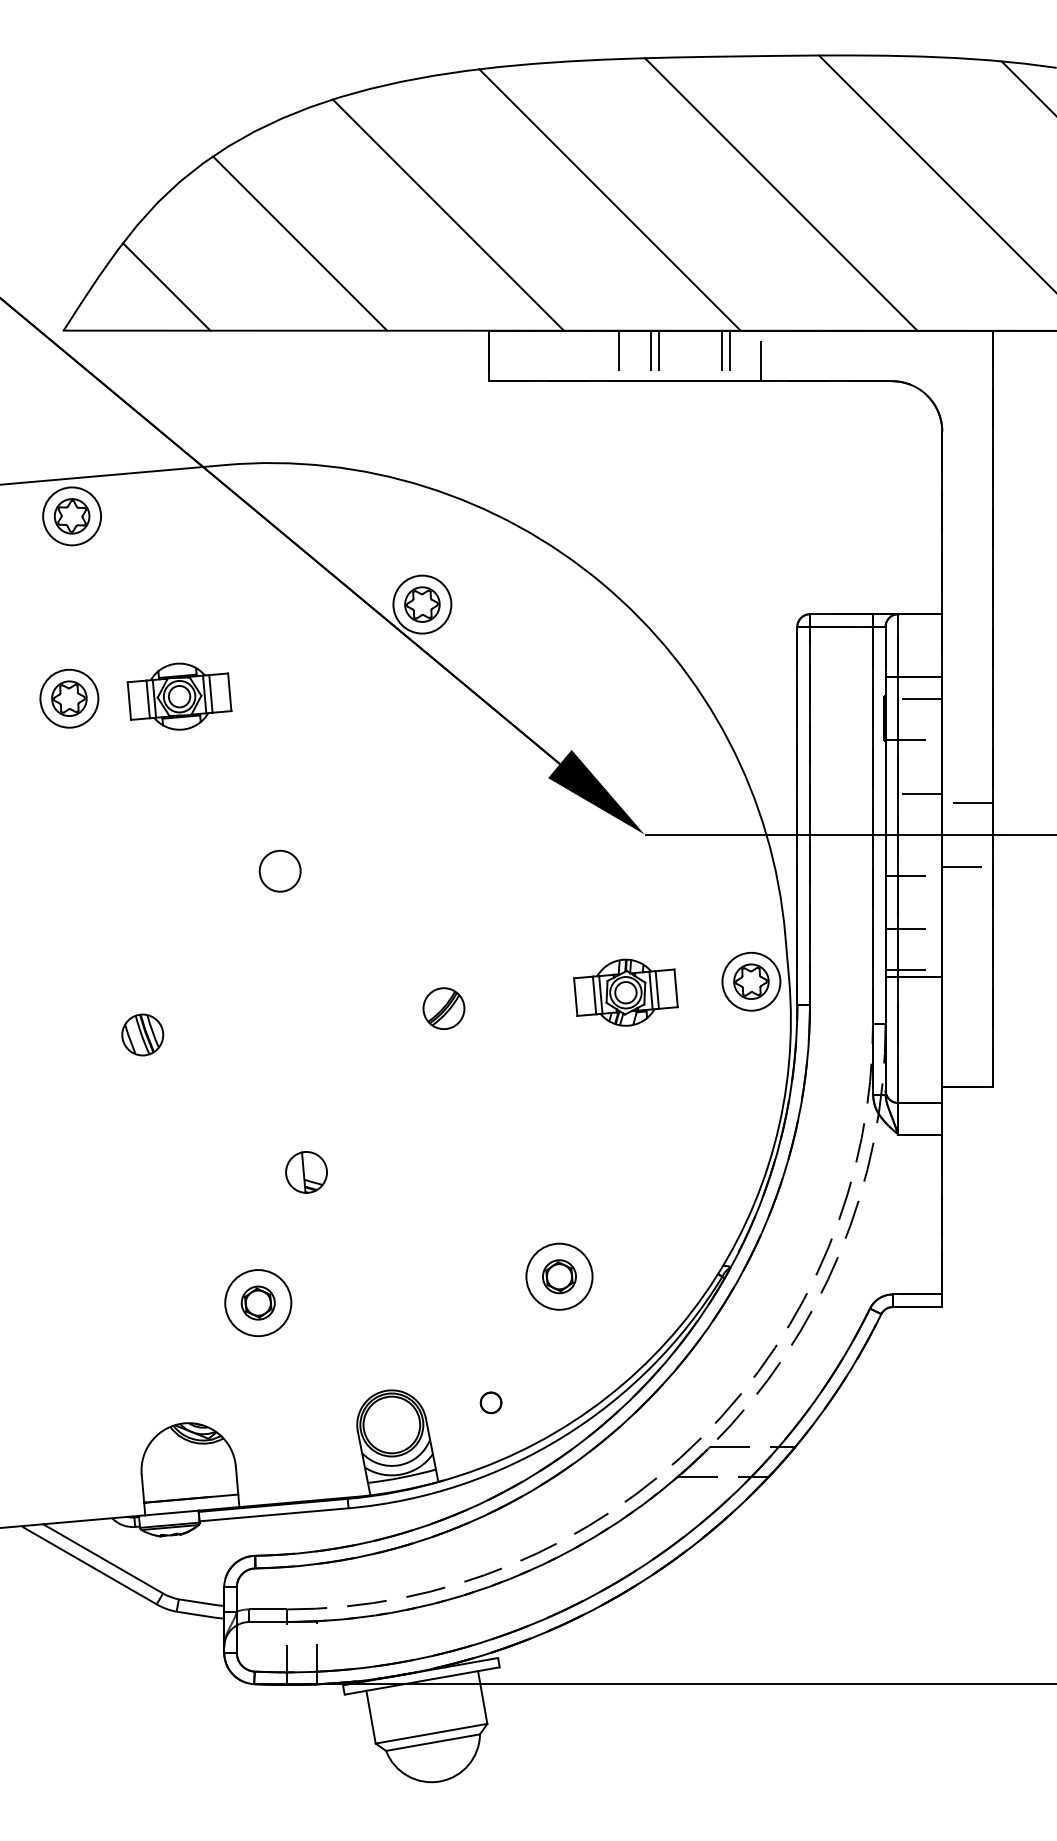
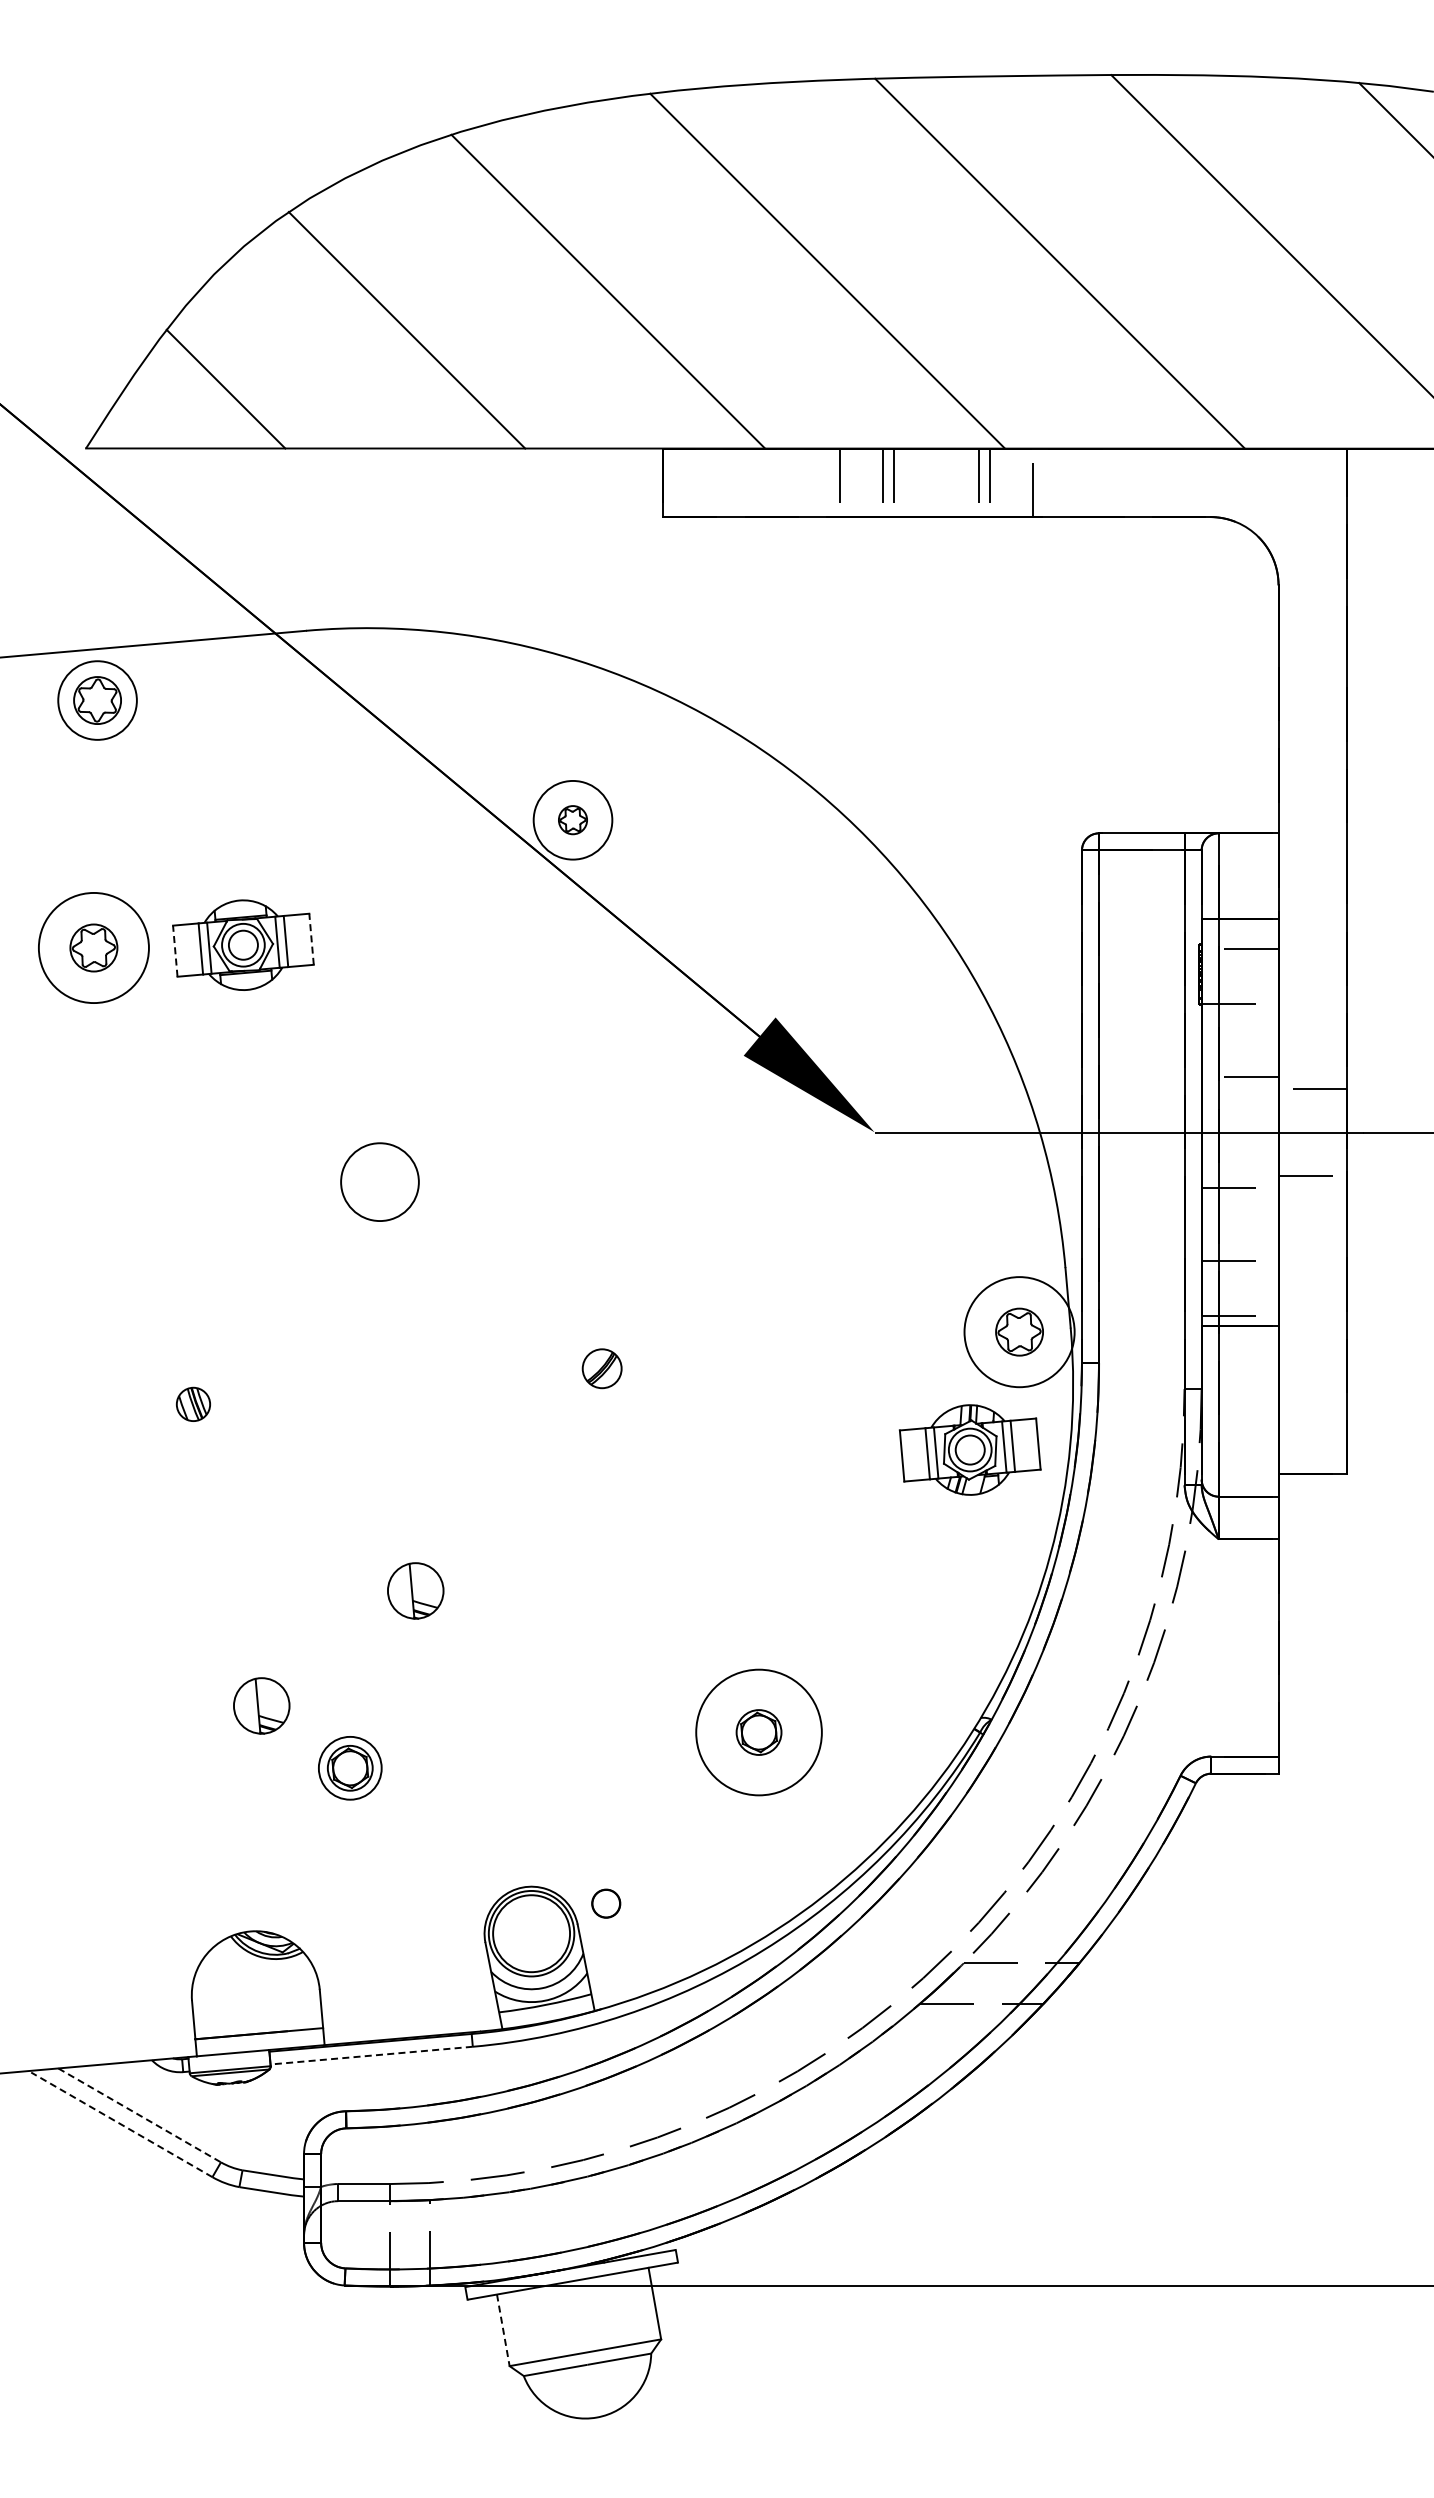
part: (422, 604) -> (572, 819), size x0.6
line: (229, 692) -> (311, 939), solid -> dashed
circle: (69, 698) -> (93, 947), size x1.4
line: (129, 701) -> (175, 951), solid -> dashed
circle: (279, 870) -> (379, 1181), size x1.4
circle: (751, 981) -> (1019, 1331), size x1.4
part: (625, 992) -> (969, 1449), moved
part: (443, 1008) -> (601, 1368), size x0.7
part: (142, 1035) -> (193, 1404), size x0.6
part: (192, 1256) -> (261, 1705), added
circle: (559, 1276) -> (758, 1732), size x1.4
circle: (258, 1303) -> (350, 1768), size x0.7
circle: (491, 1402) -> (606, 1903), moved
line: (273, 1514) -> (371, 2055), solid -> dashed
line: (102, 1558) -> (139, 2115), solid -> dashed
line: (89, 1565) -> (121, 2124), solid -> dashed
line: (371, 1717) -> (503, 2330), solid -> dashed

